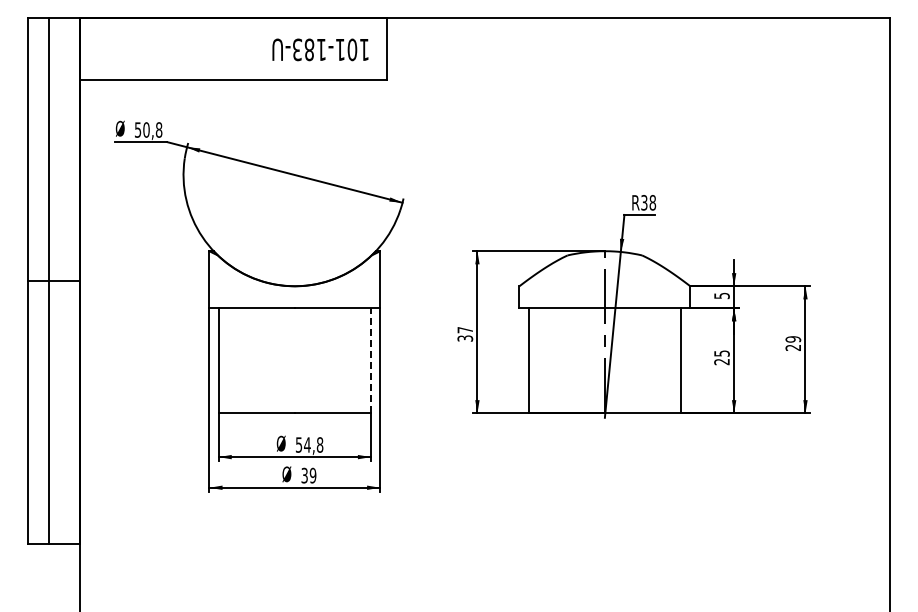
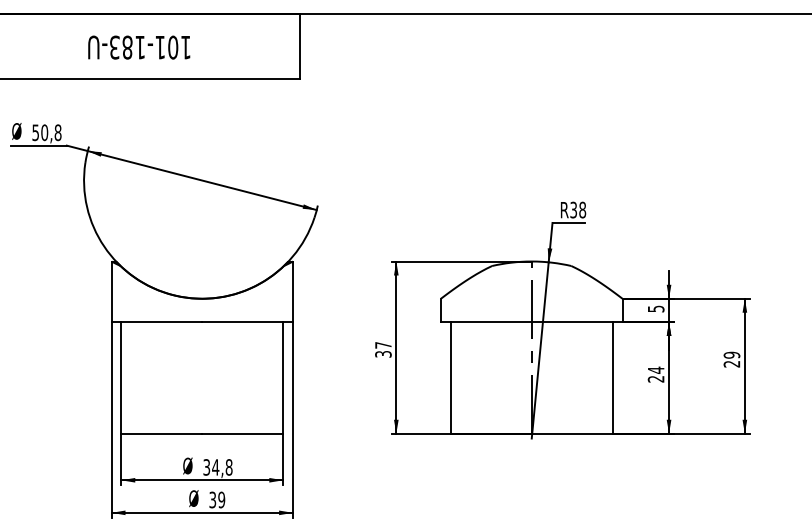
text: (320, 49) -> (139, 47), moved
text: (721, 353) -> (655, 370), 25 -> 24
line: (371, 360) -> (283, 377), dashed -> solid
text: (299, 444) -> (207, 466), 54,8 -> 34,8

